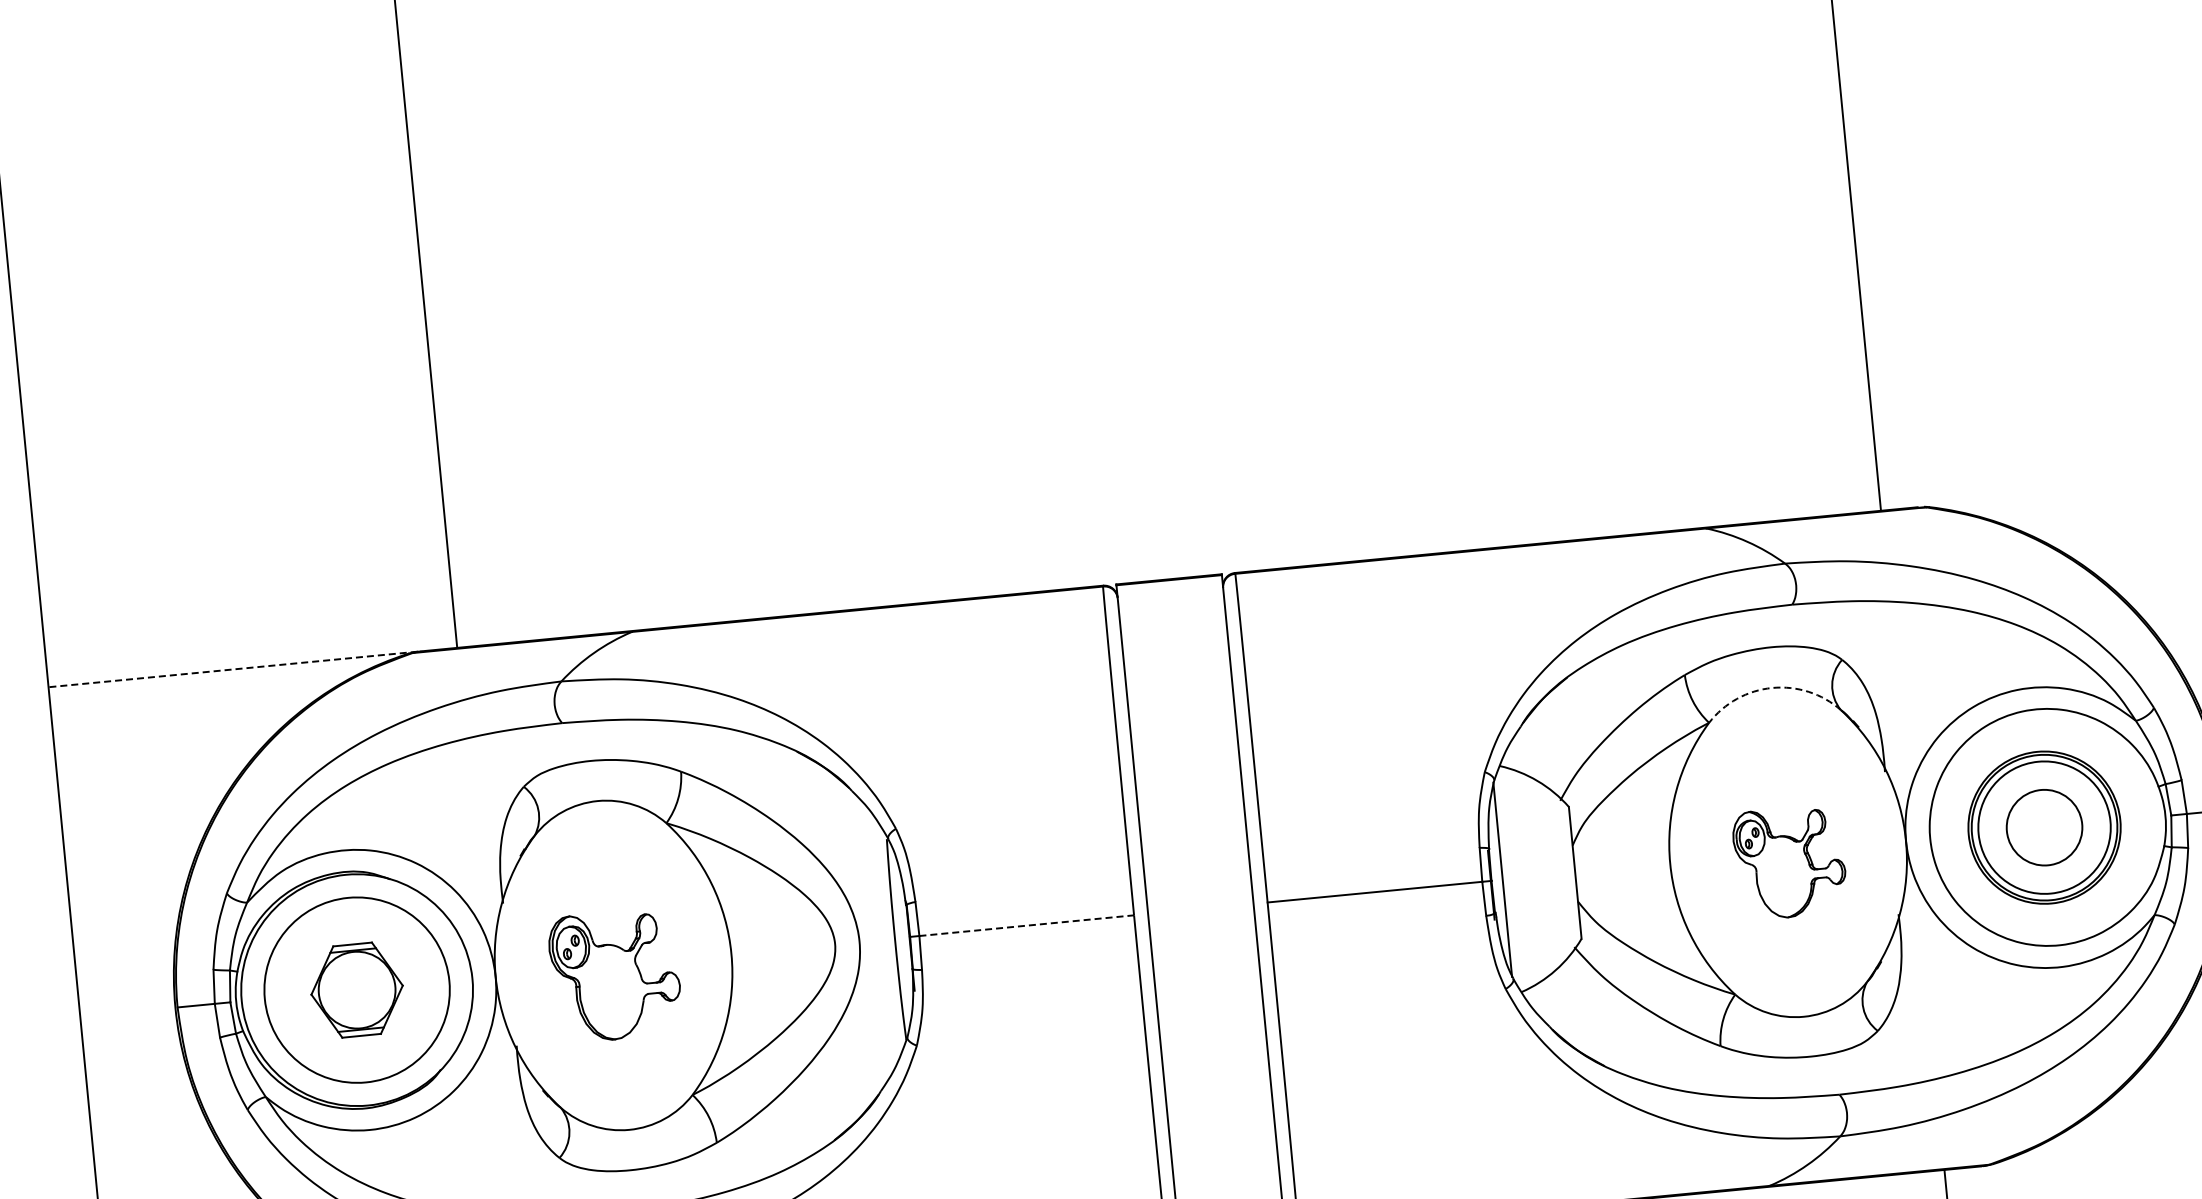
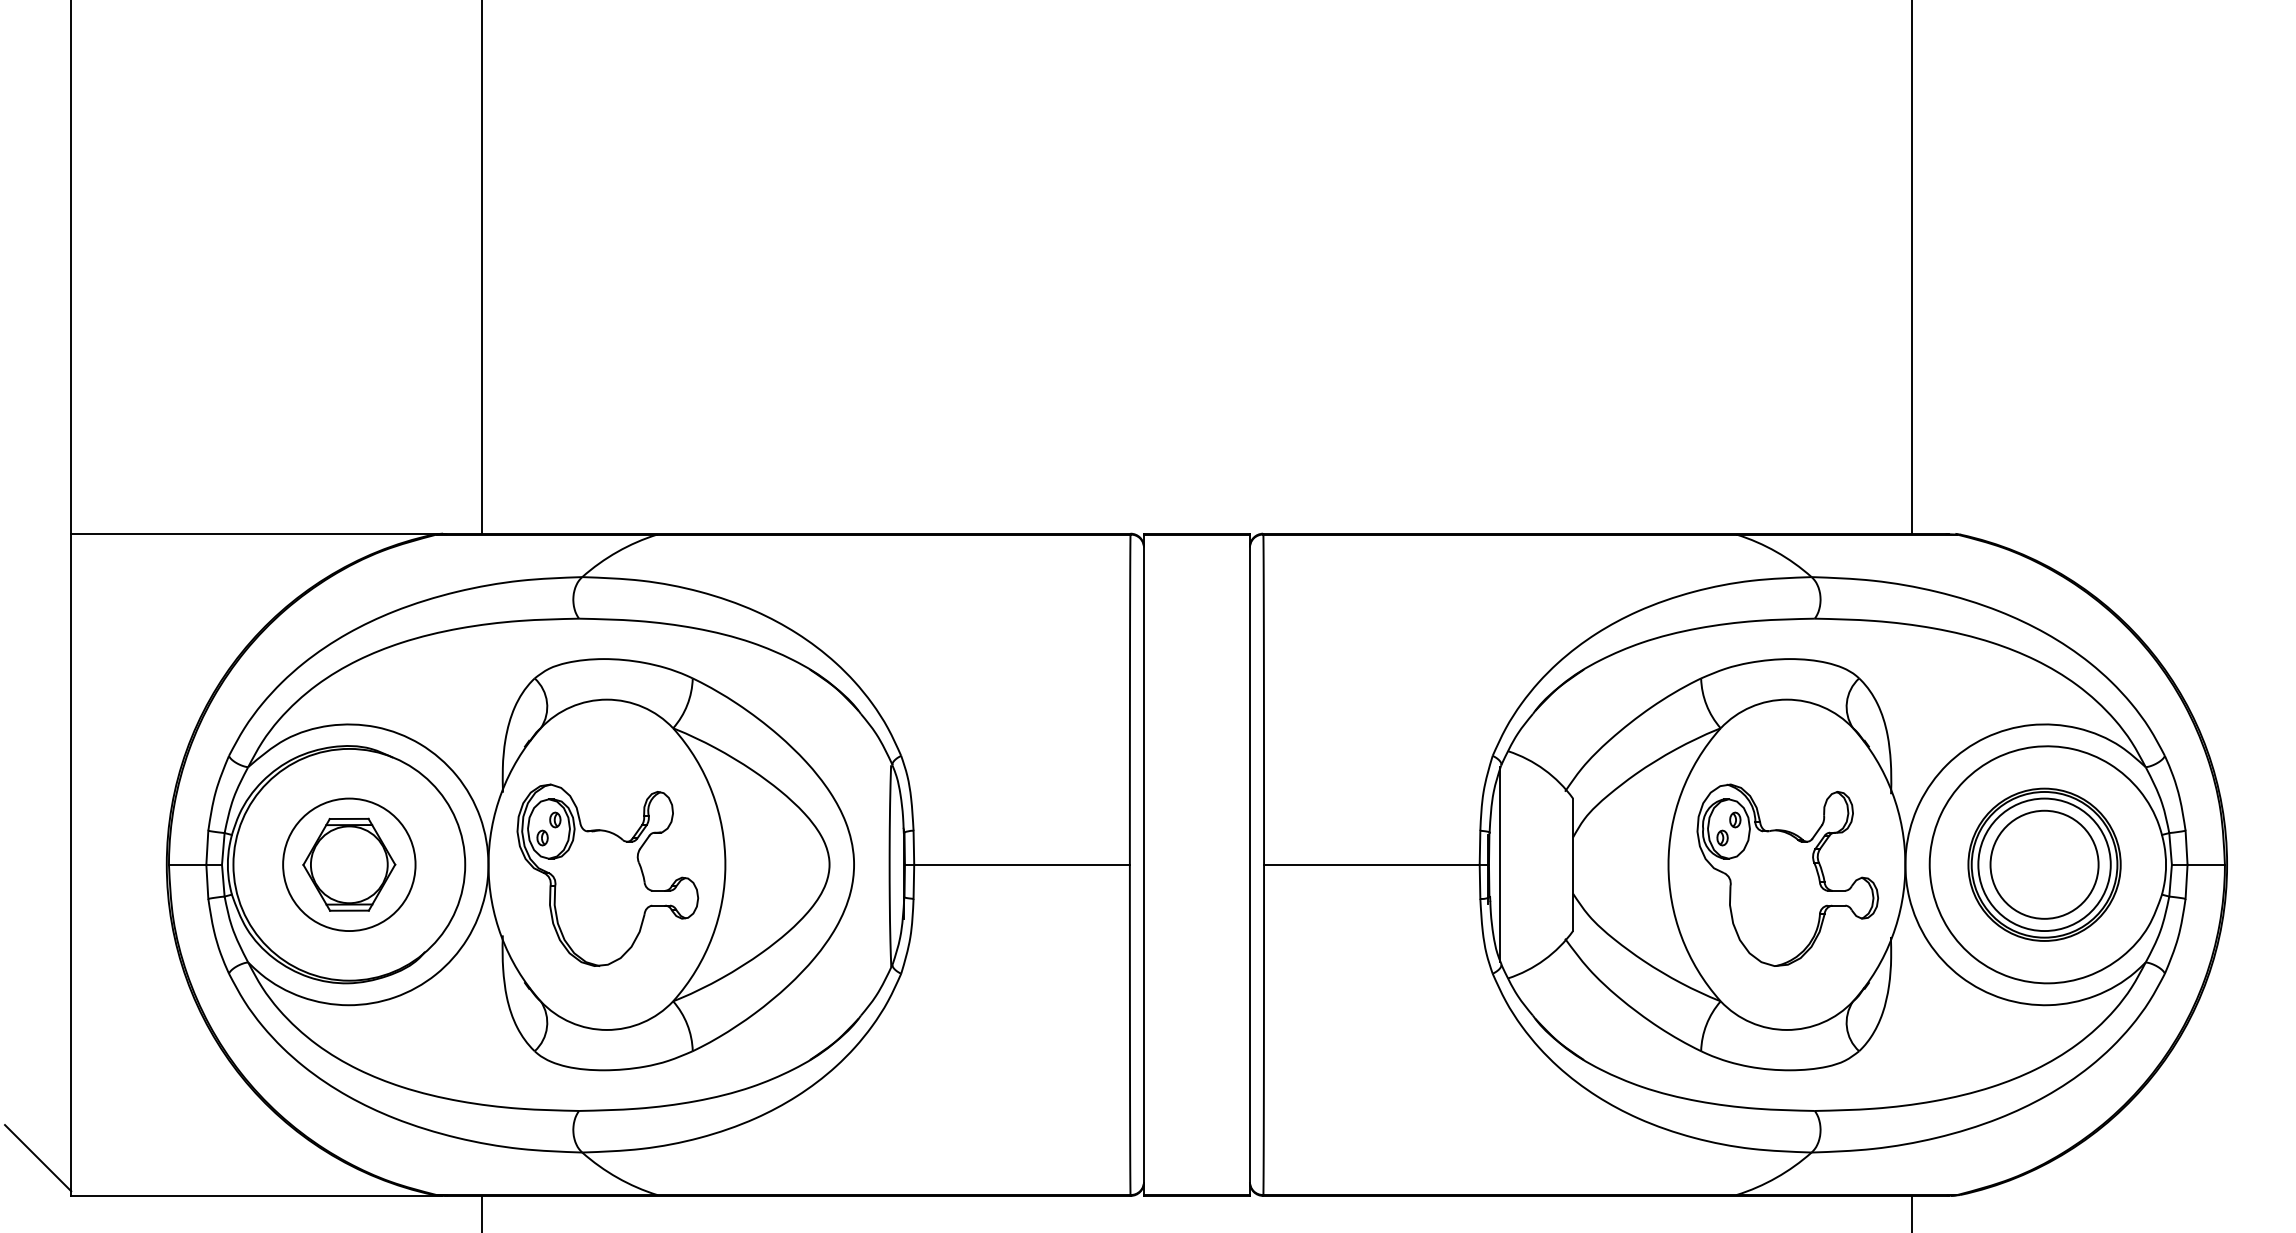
line: (232, 669) -> (256, 533), dashed -> solid
arc: (1771, 687) -> (1786, 699), dashed -> solid
circle: (2044, 827) -> (2044, 864), size x1.43
part: (1789, 861) -> (1787, 874), size x1.67
line: (1027, 925) -> (1022, 864), dashed -> solid
part: (615, 975) -> (607, 874), size x1.43
circle: (357, 989) -> (349, 864), size x0.71

